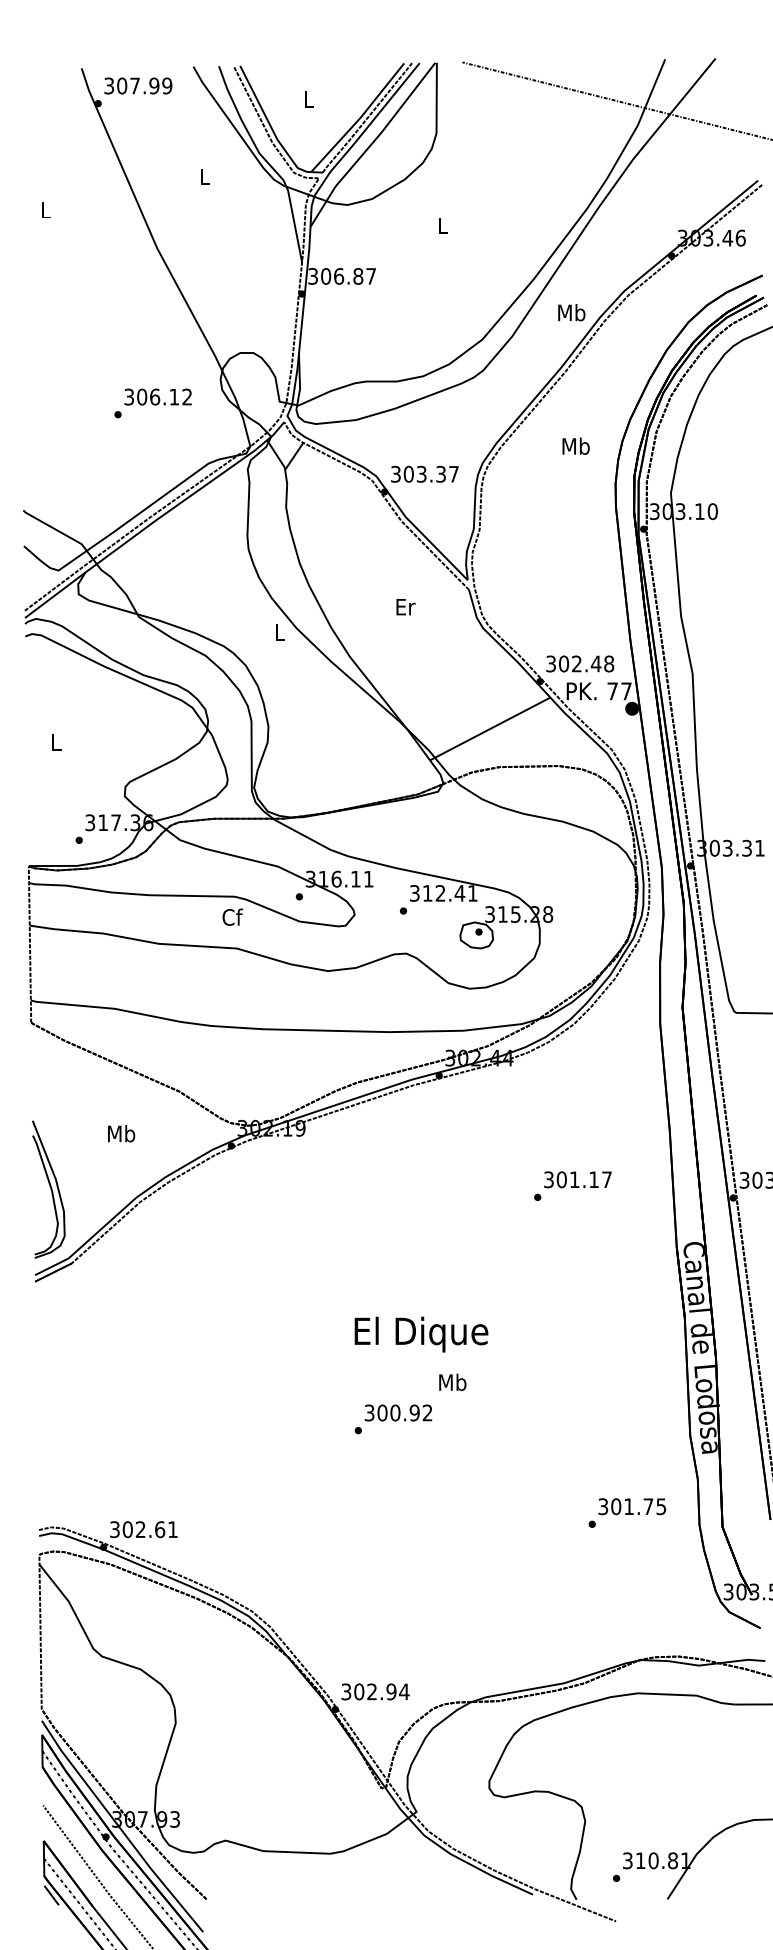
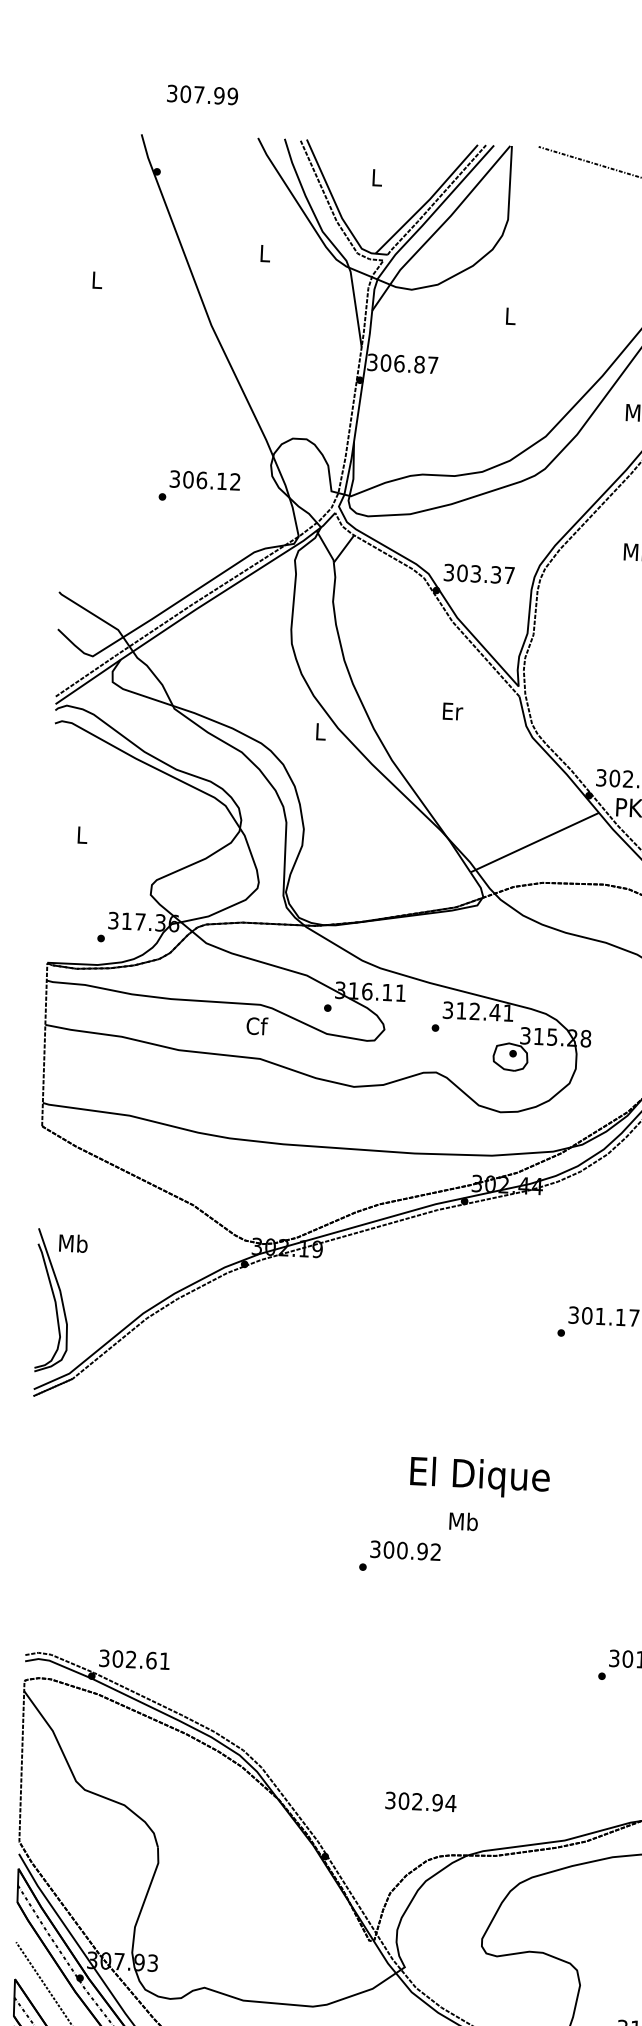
text: (138, 85) -> (202, 94), moved
text: (121, 1133) -> (73, 1243), moved
text: (421, 1334) -> (480, 1477), moved
text: (375, 1691) -> (420, 1801), moved

